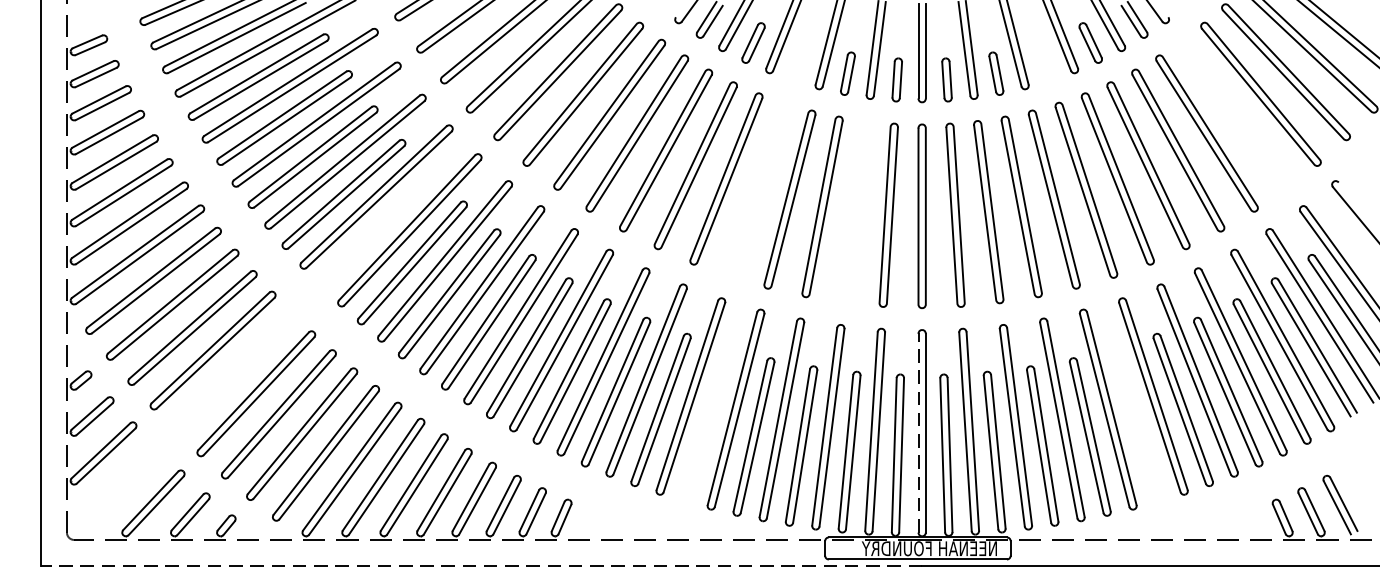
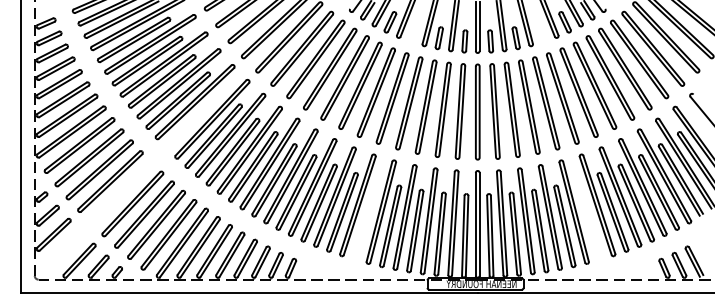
curve: (1232, 114) -> (638, 59), added
curve: (755, 190) -> (391, 98), added
curve: (854, 211) -> (442, 109), added
line: (917, 433) -> (475, 224), dashed -> solid
line: (481, 566) -> (249, 293), dashed -> solid

